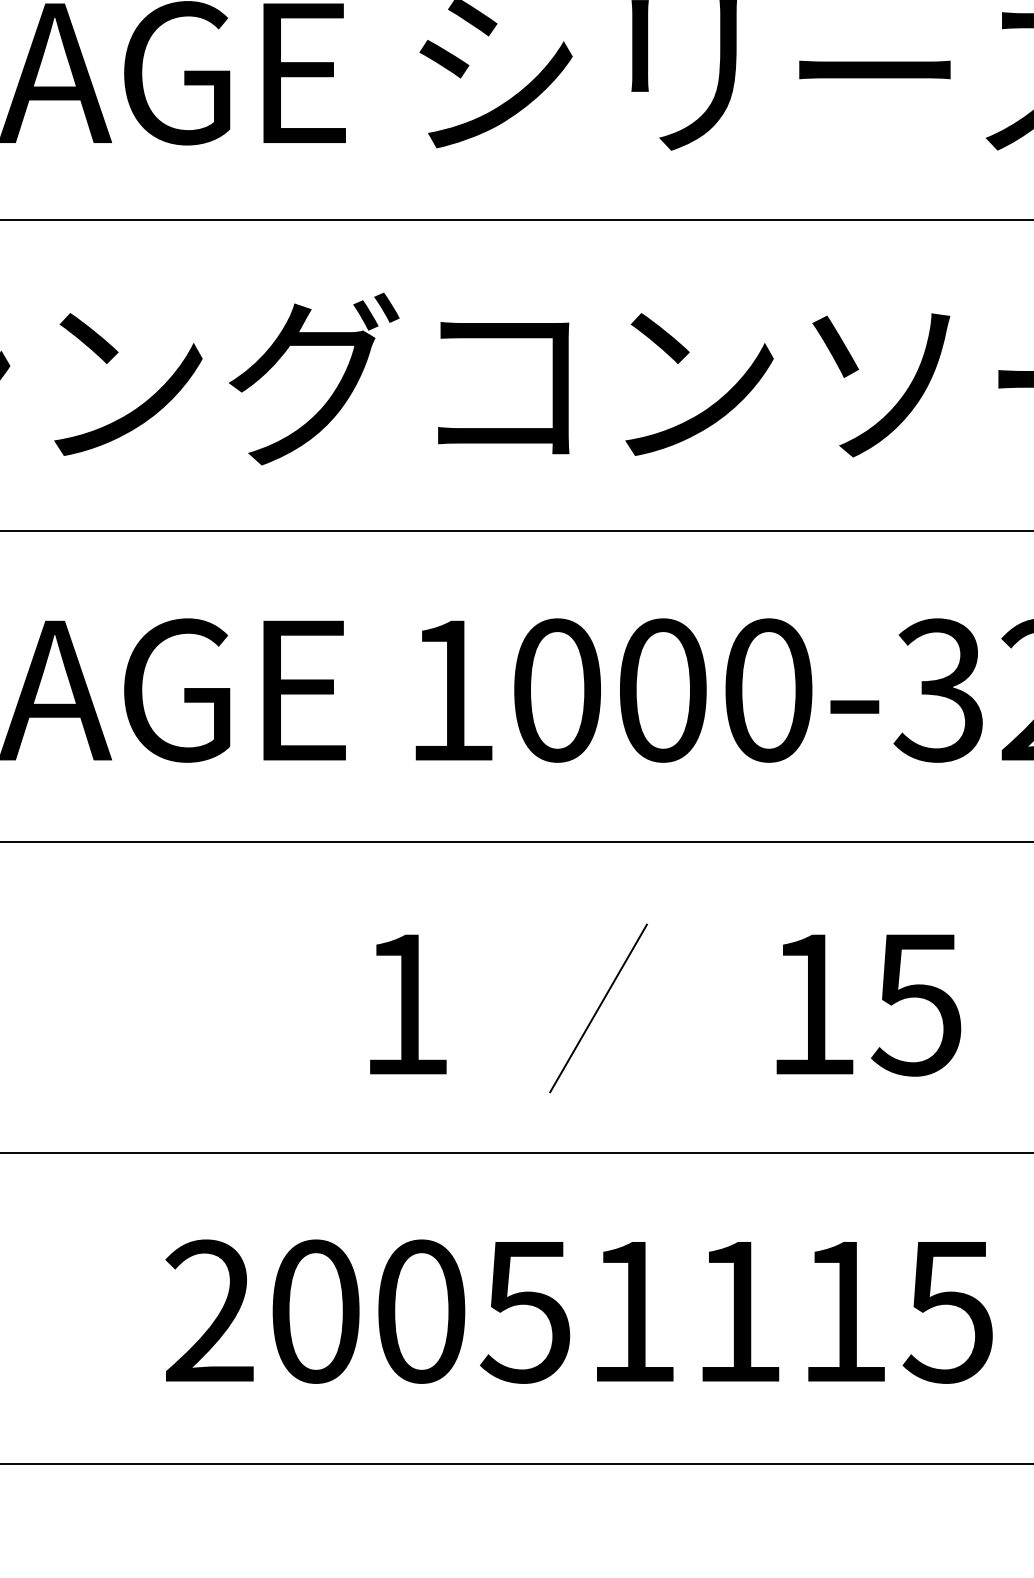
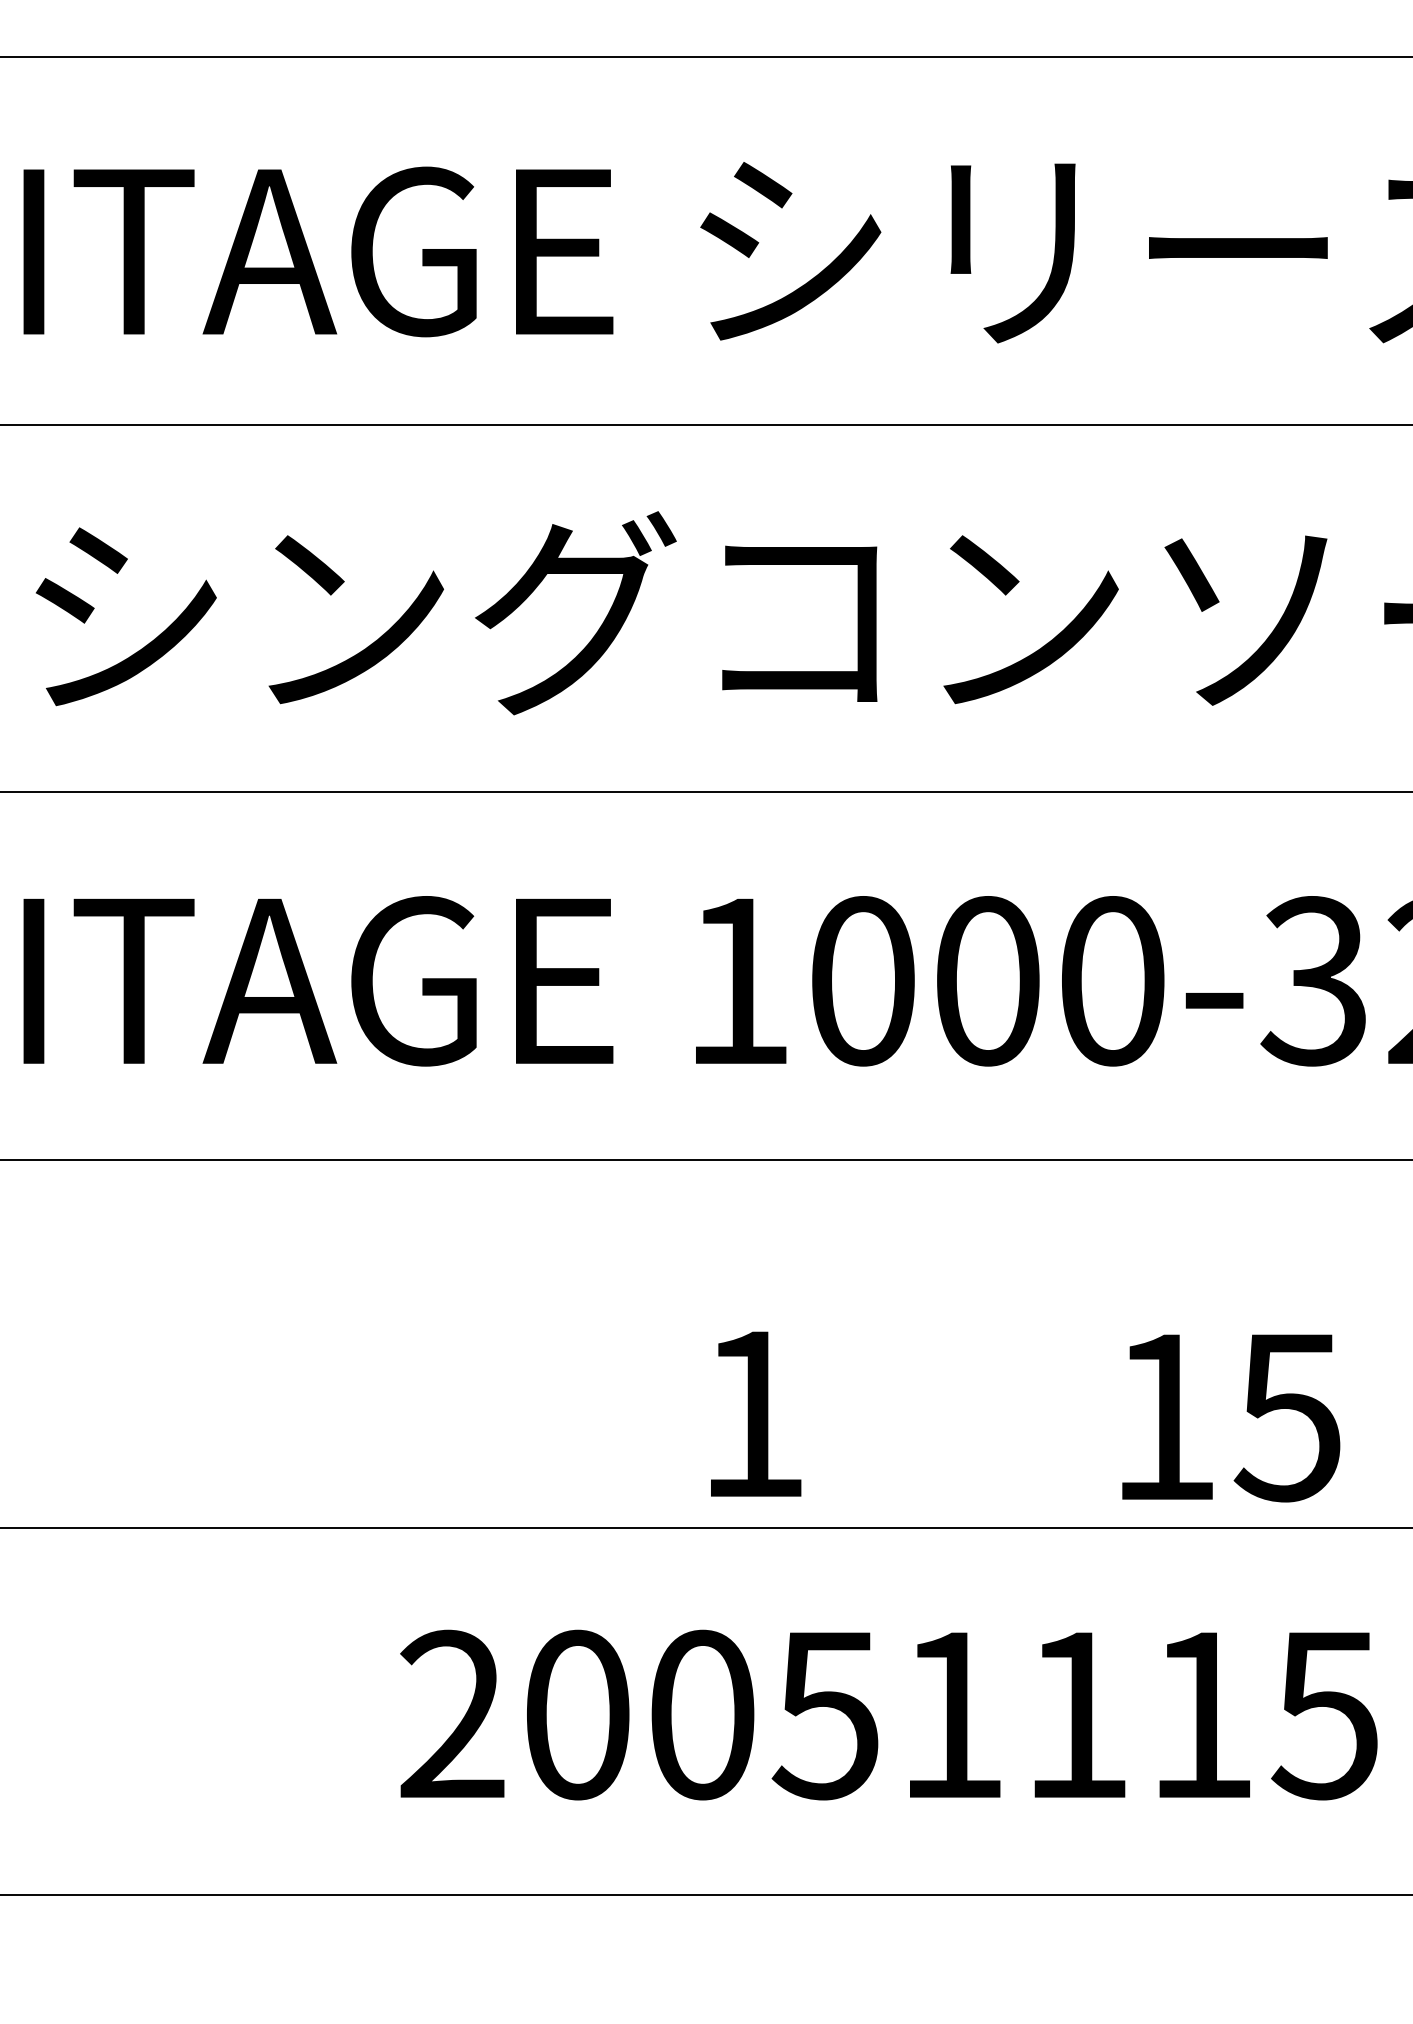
text: (408, 1003) -> (756, 1413), moved
text: (869, 1005) -> (1231, 1418), moved
line: (598, 1008) -> (911, 1356), removed

